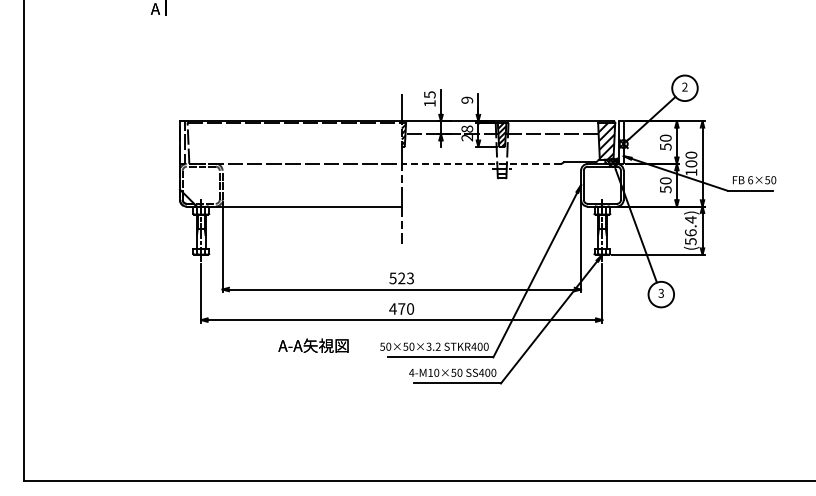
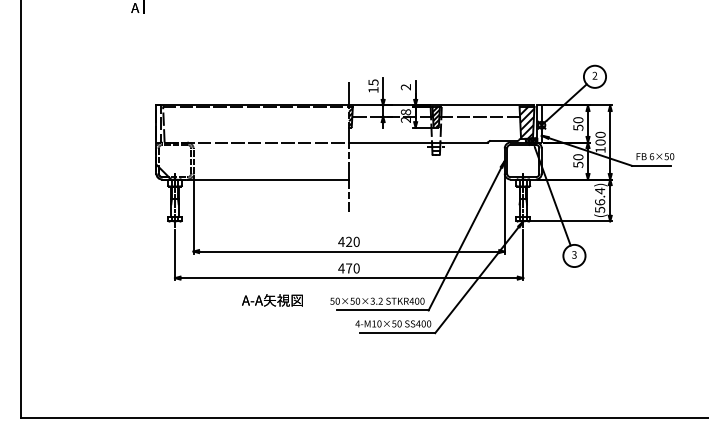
text: (467, 99) -> (406, 86), 9 -> 2
line: (481, 163) -> (418, 142), dashed -> solid
text: (401, 278) -> (348, 241), 523 -> 420

